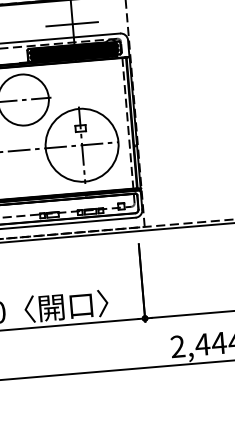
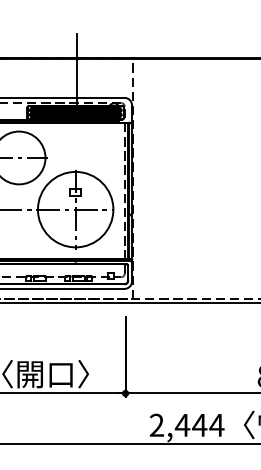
line: (71, 24) -> (75, 84), removed

